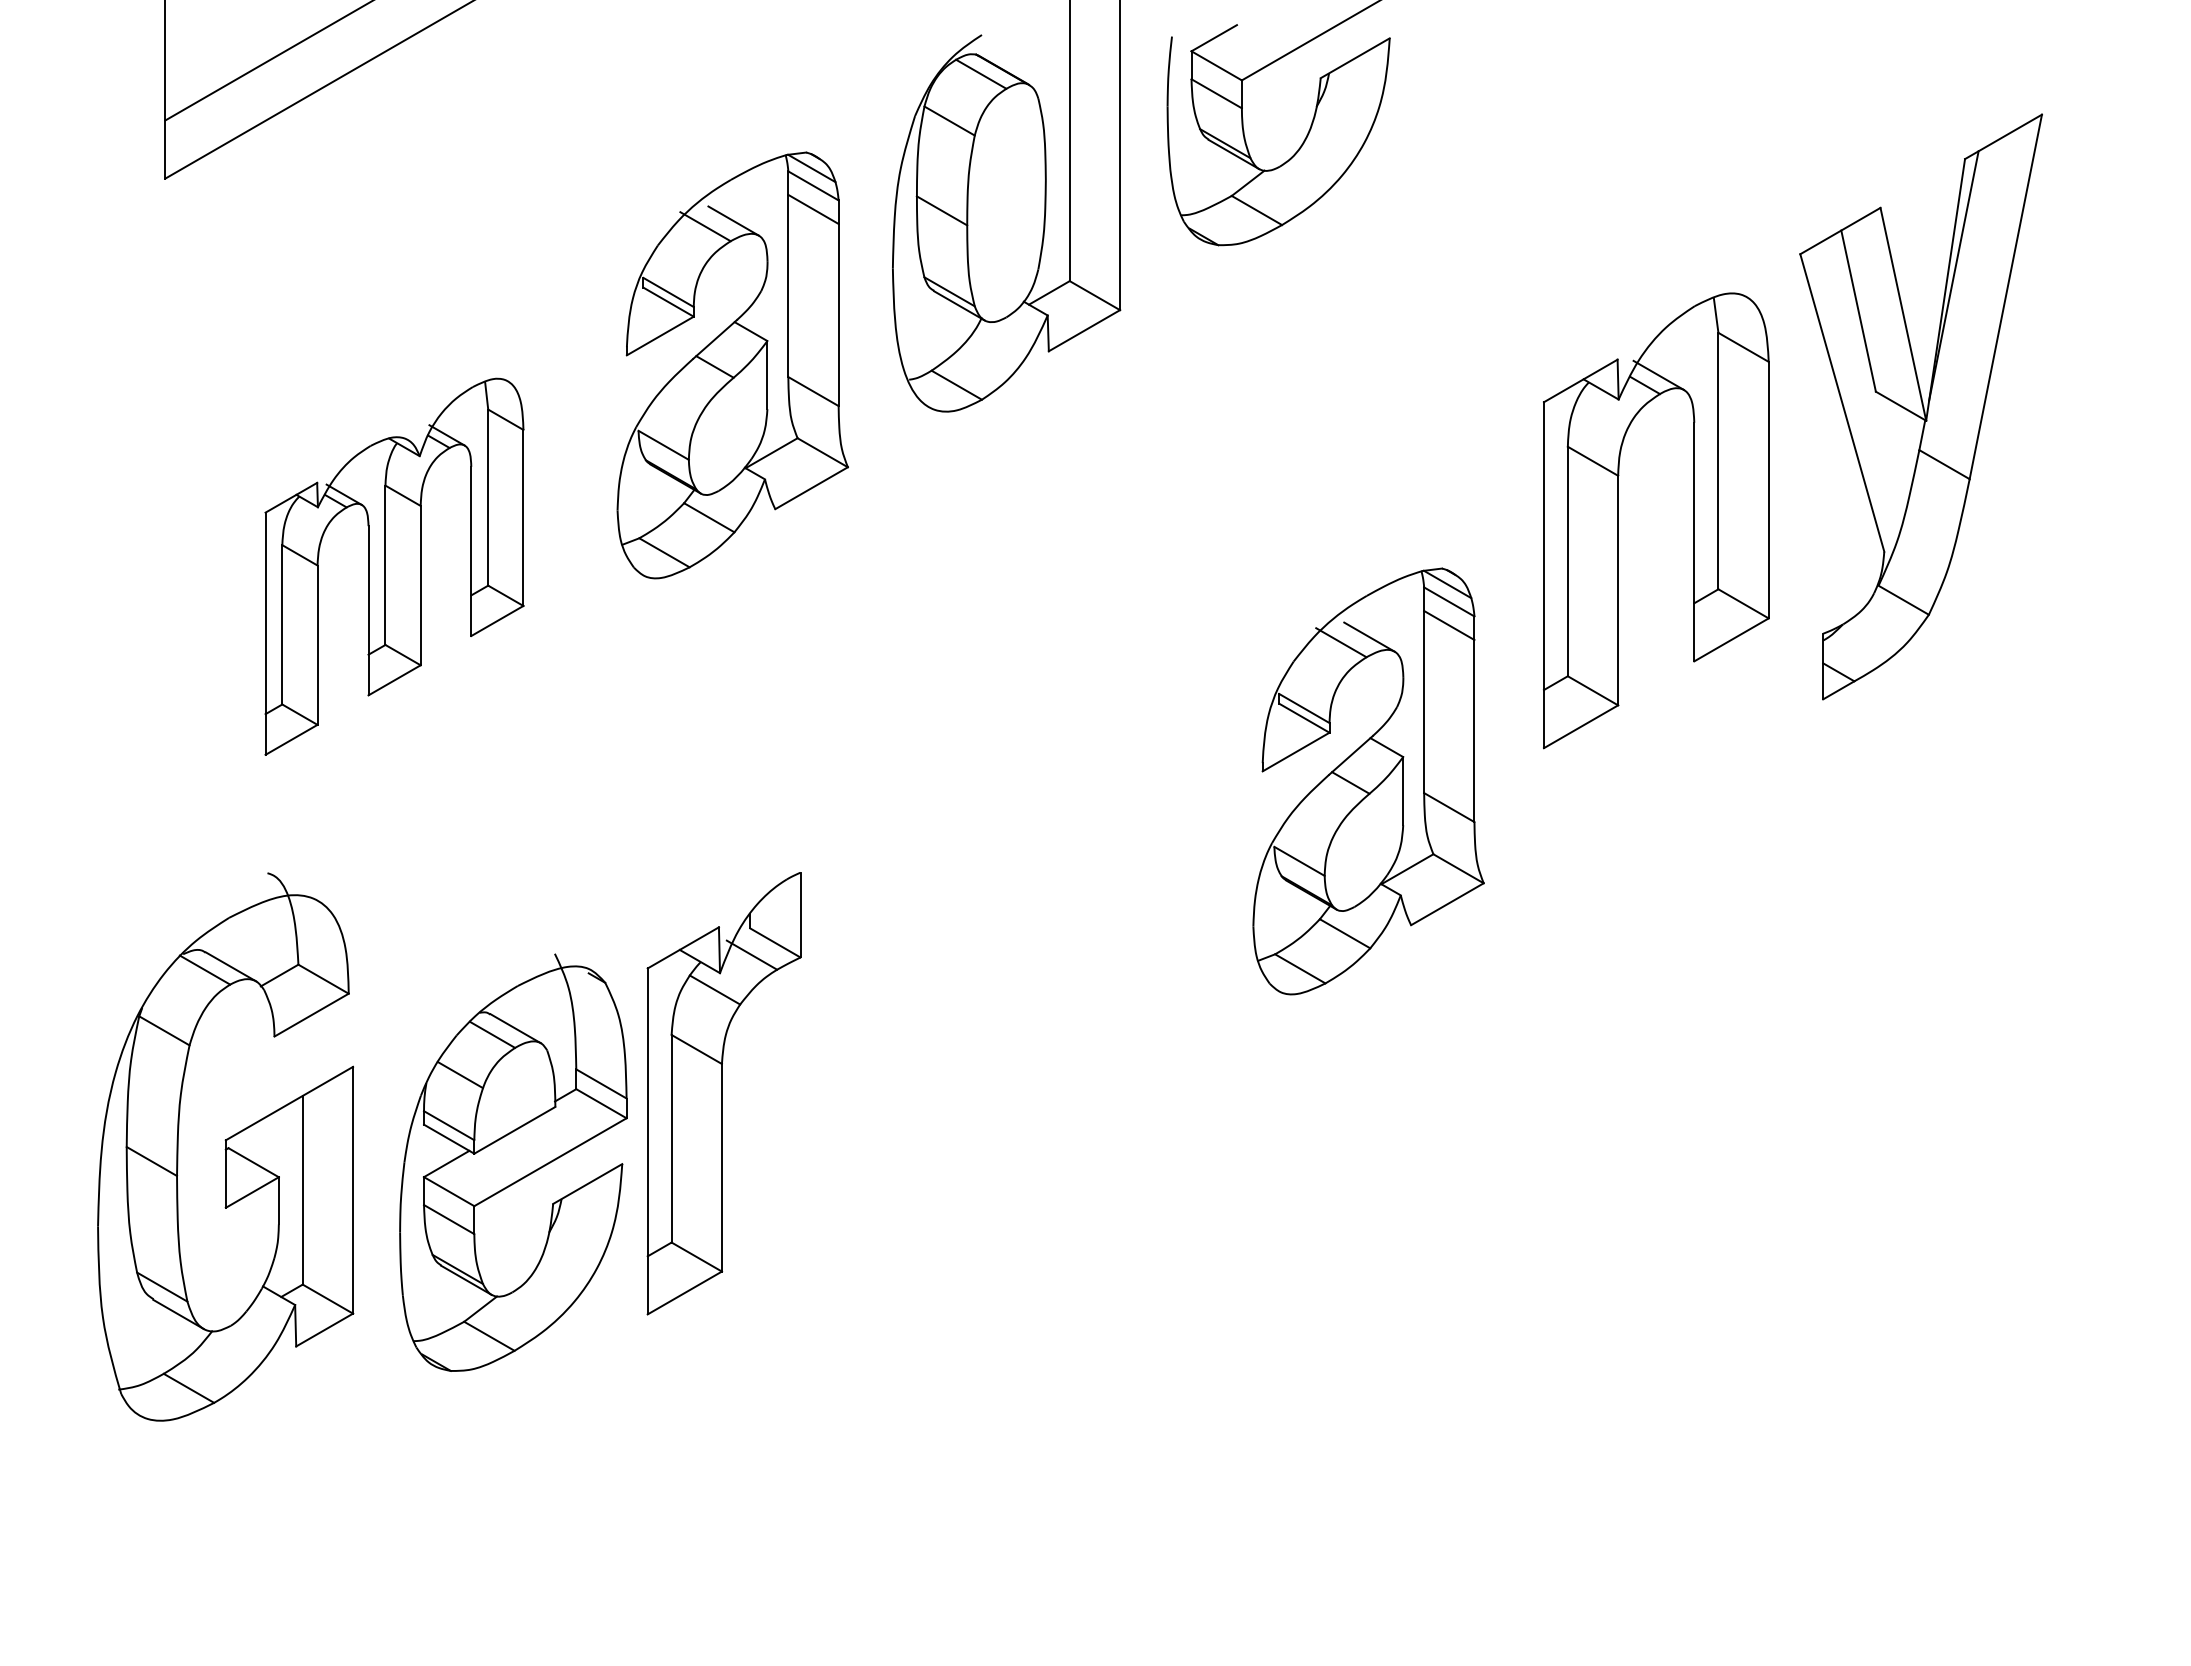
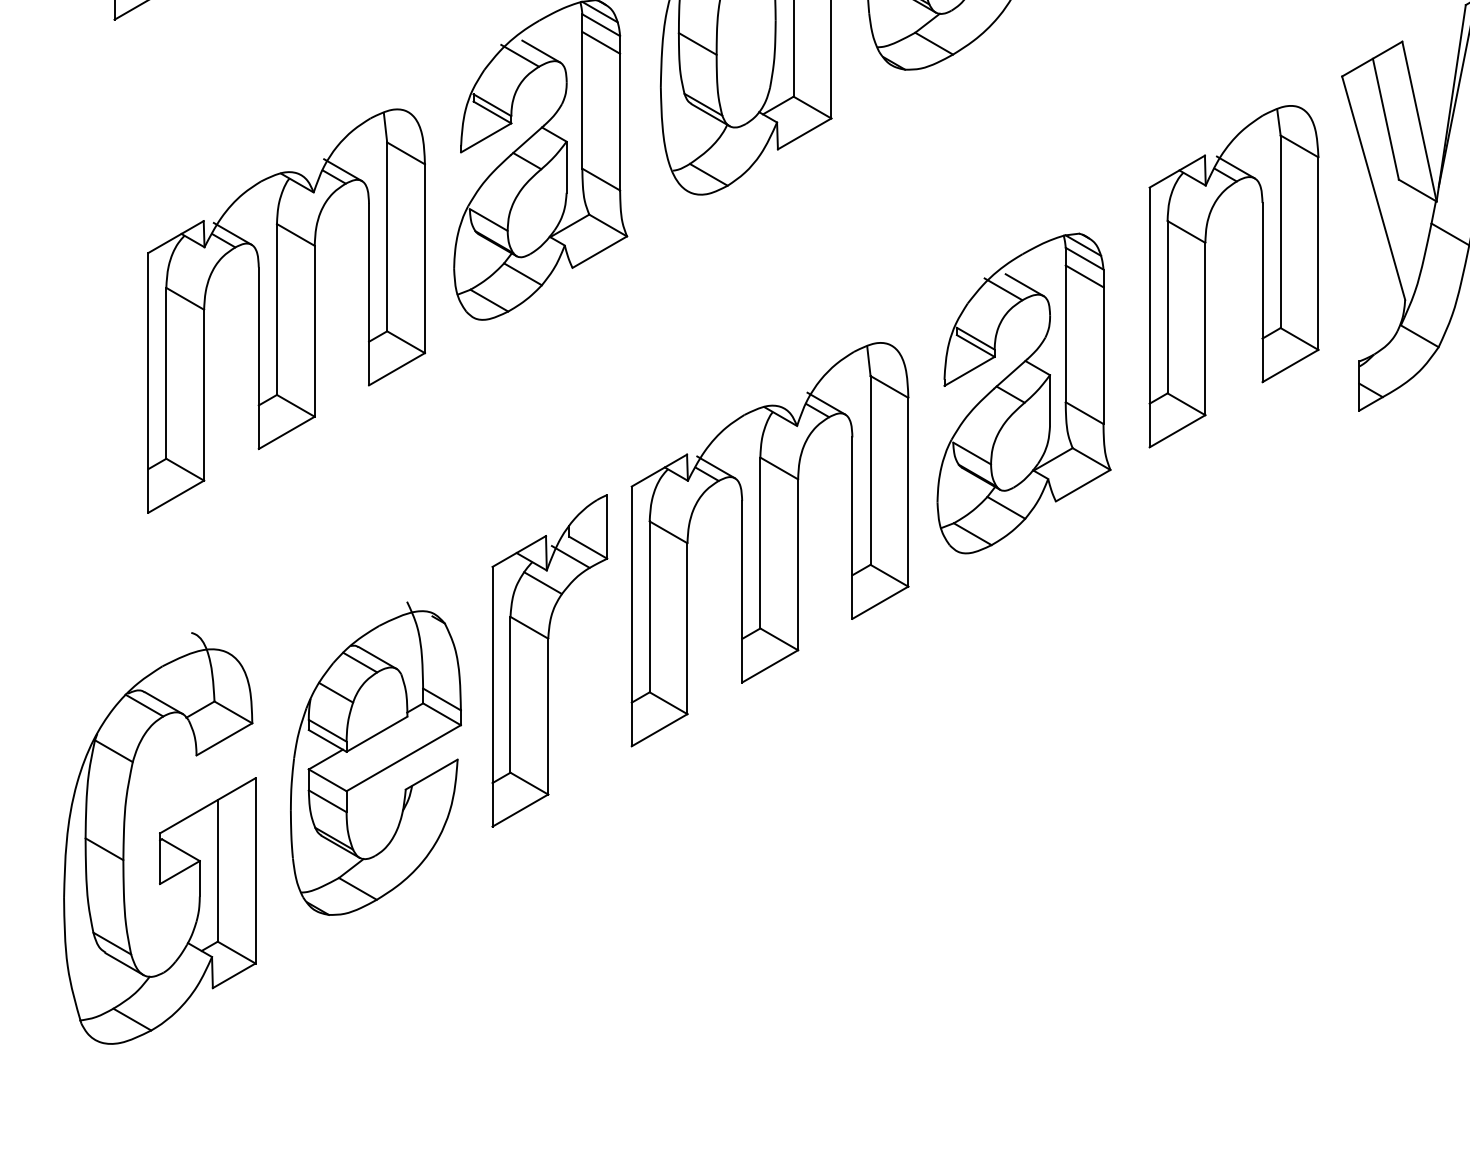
part: (394, 566) -> (286, 310), size x1.43
part: (1368, 781) -> (1023, 393), moved
part: (1038, 877) -> (770, 544), added
part: (723, 1093) -> (549, 660), moved
part: (225, 1146) -> (159, 838), moved

